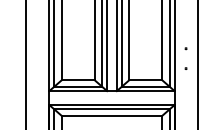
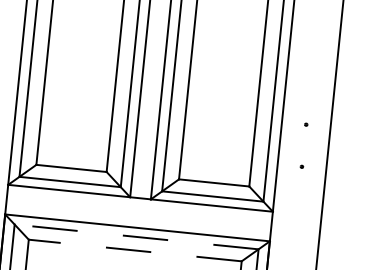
line: (112, 109) -> (137, 237), solid -> dashed
line: (111, 115) -> (134, 249), solid -> dashed

